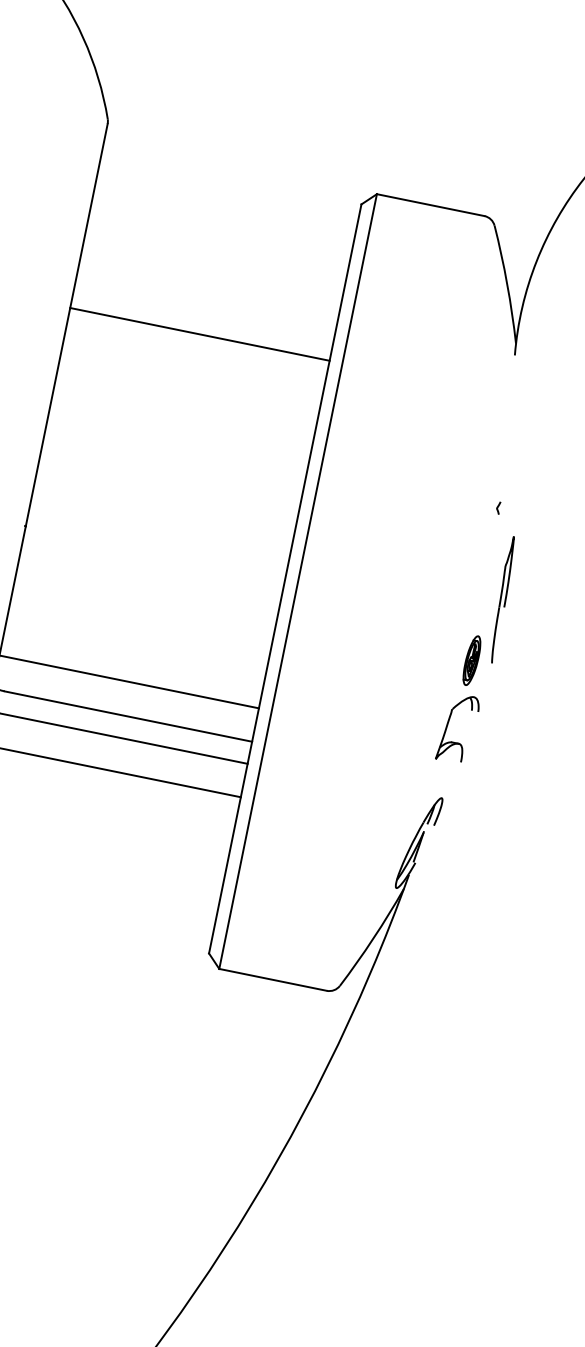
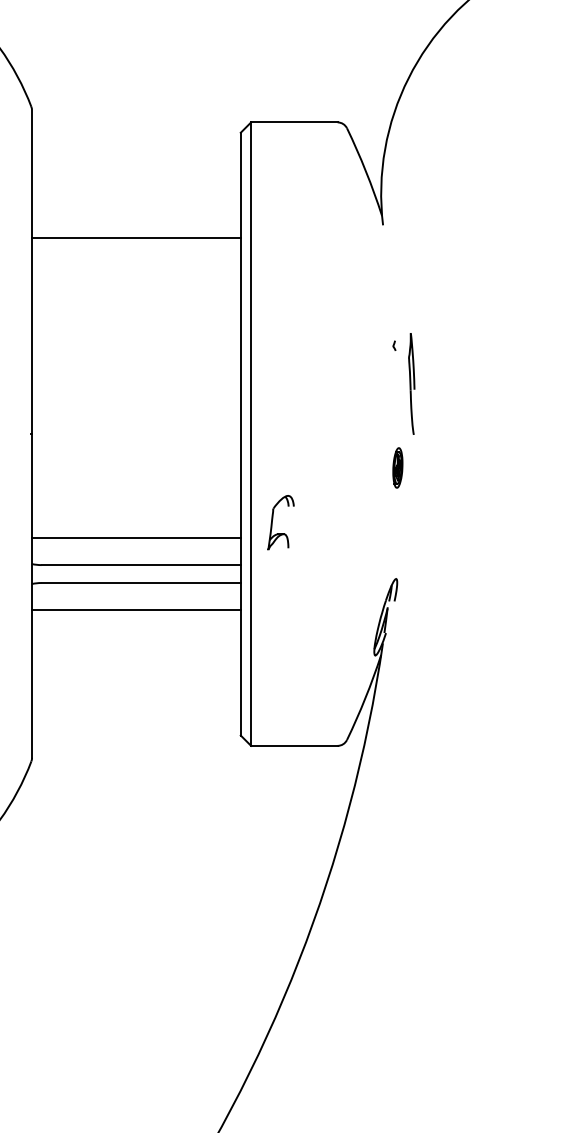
line: (200, 334) -> (136, 237), moved
part: (502, 598) -> (411, 383), moved
part: (449, 722) -> (273, 519), moved

